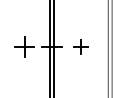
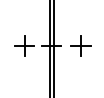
part: (80, 46) -> (80, 45), size x1.43

